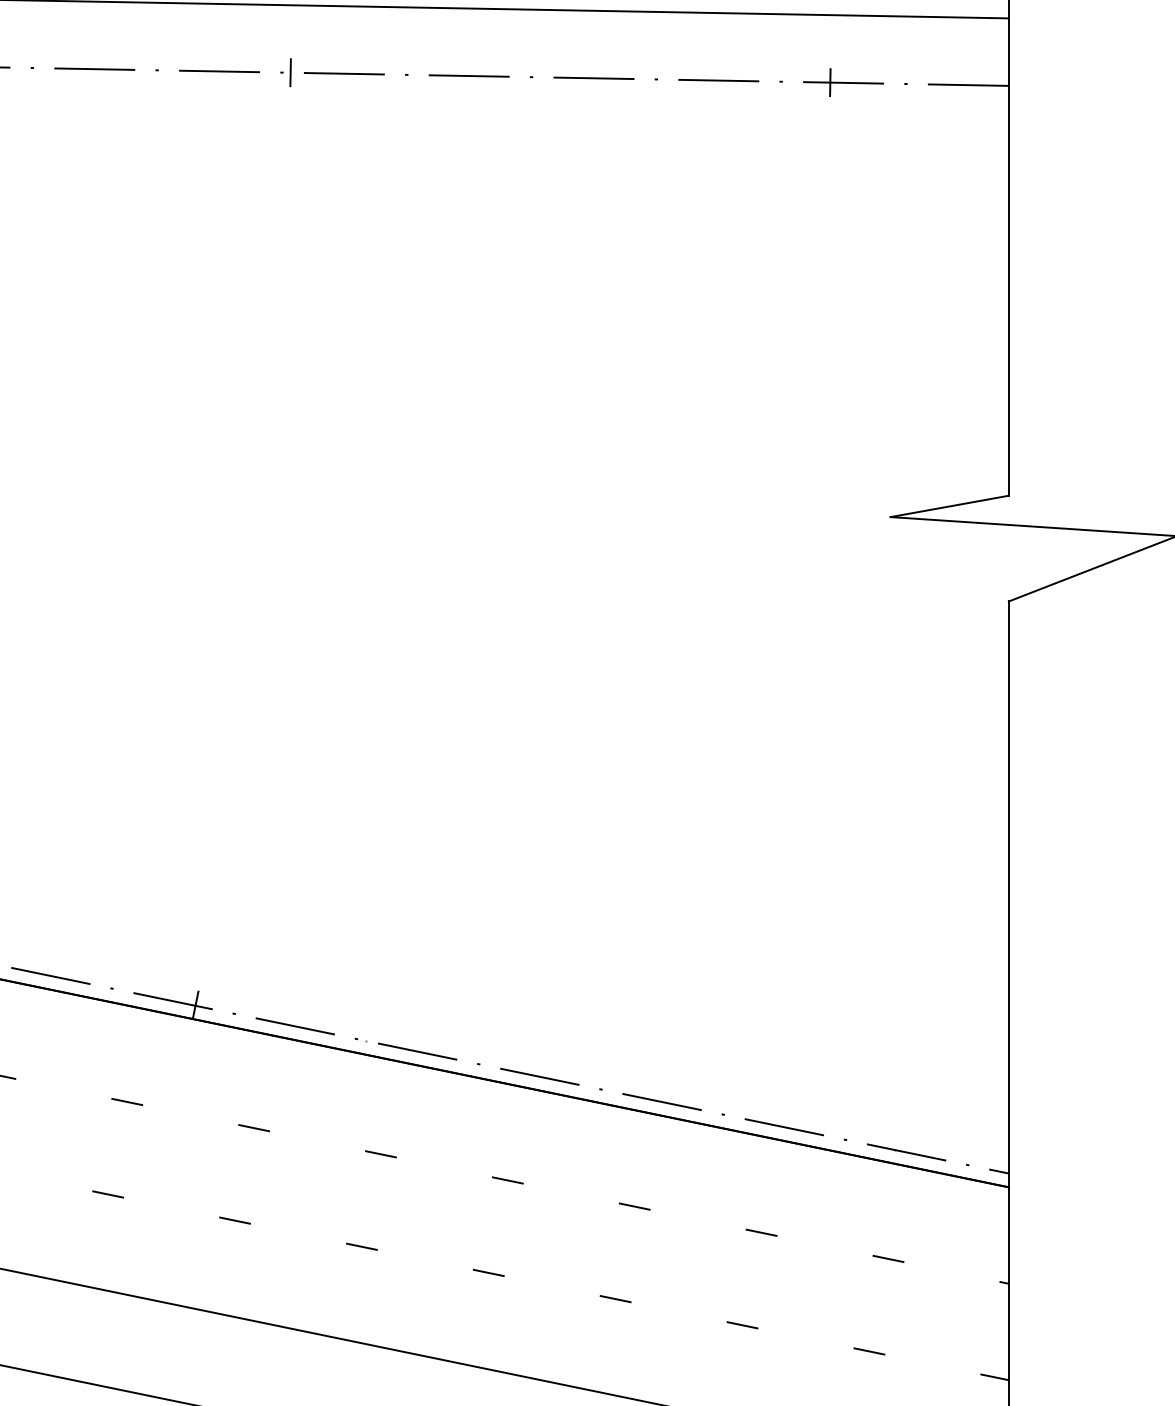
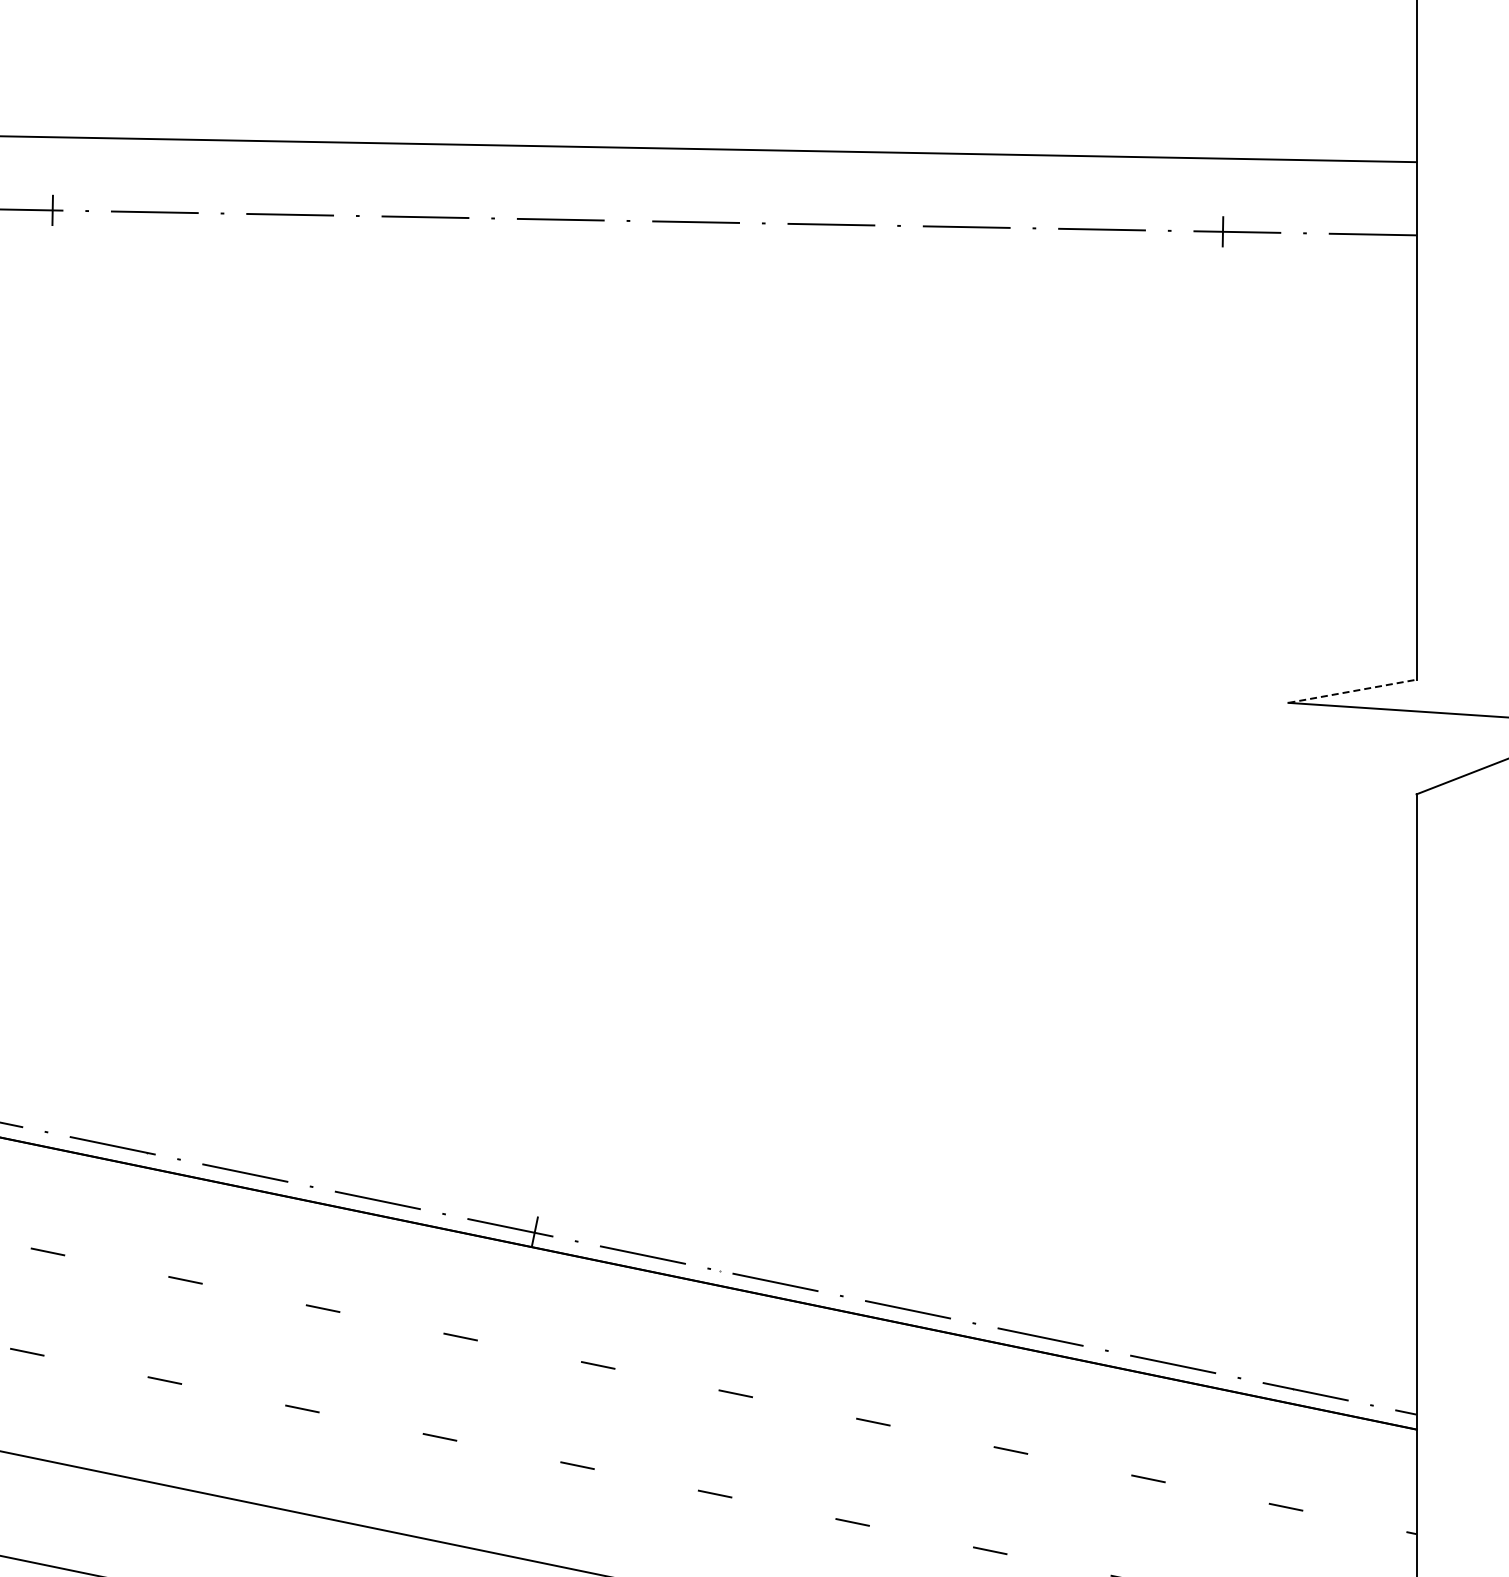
line: (290, 72) -> (637, 220), removed
line: (949, 506) -> (1352, 691), solid -> dashed

